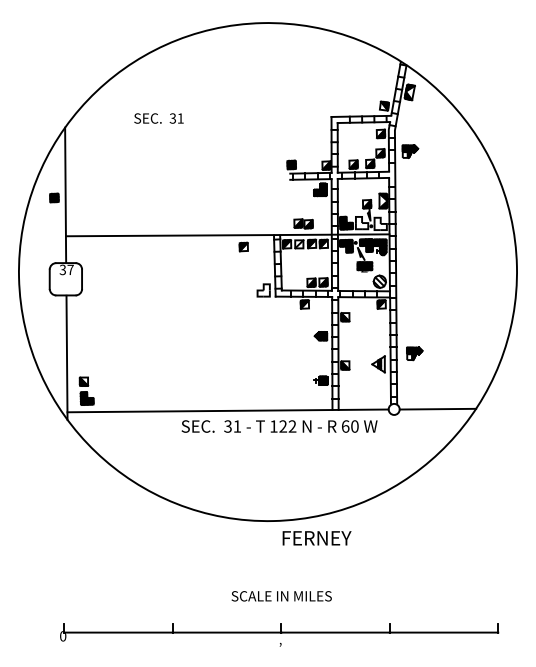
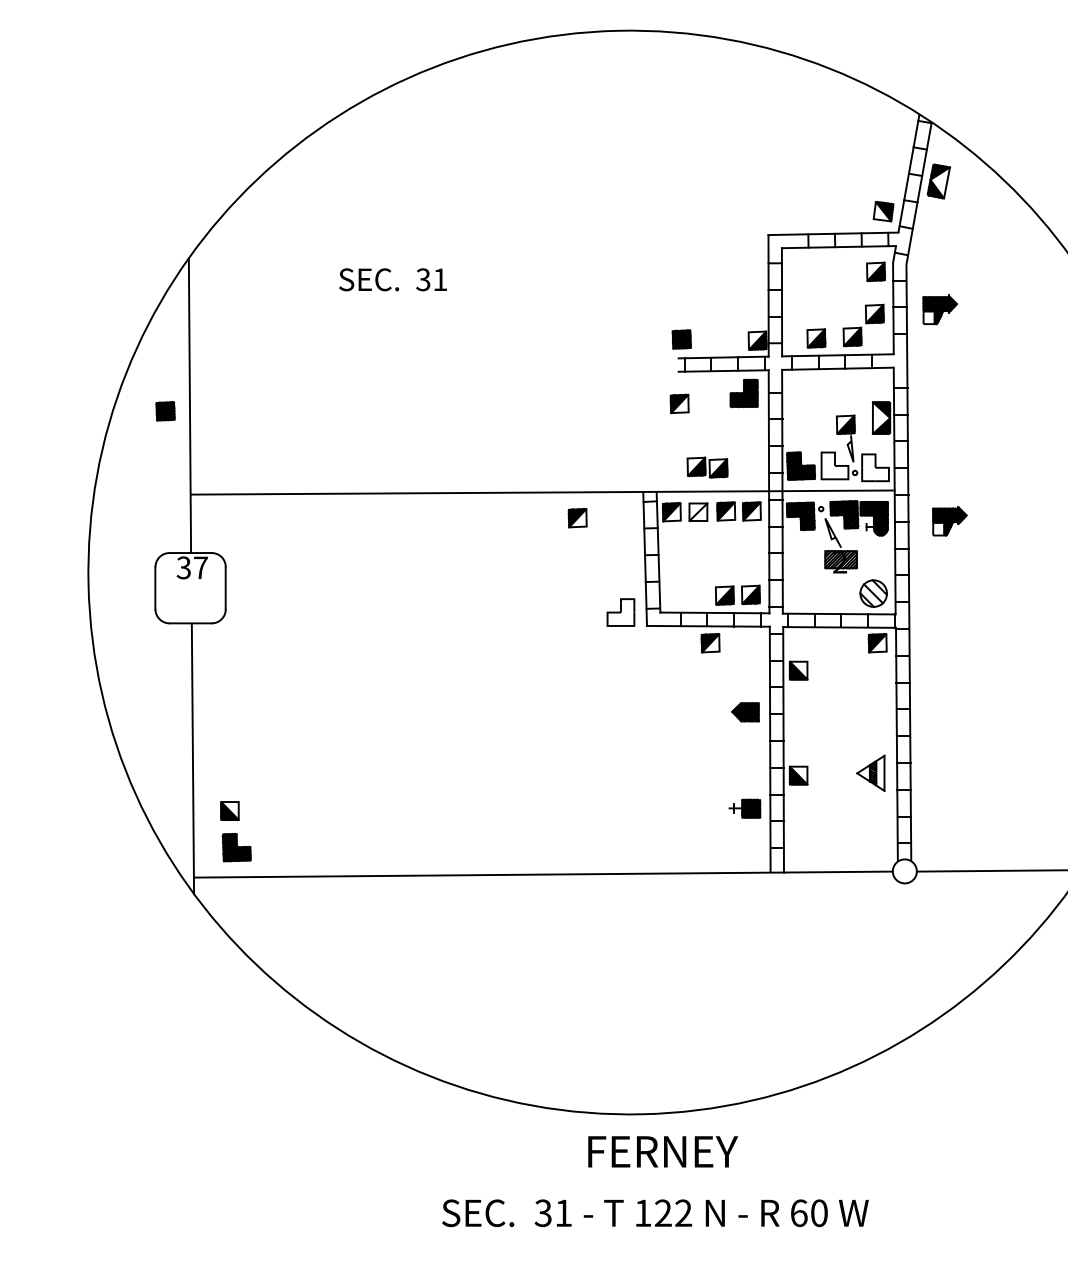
text: (158, 118) -> (392, 279), moved
part: (290, 194) -> (679, 403), added
part: (414, 353) -> (949, 521), moved
text: (279, 426) -> (655, 1213), moved
text: (316, 538) -> (661, 1152), moved

